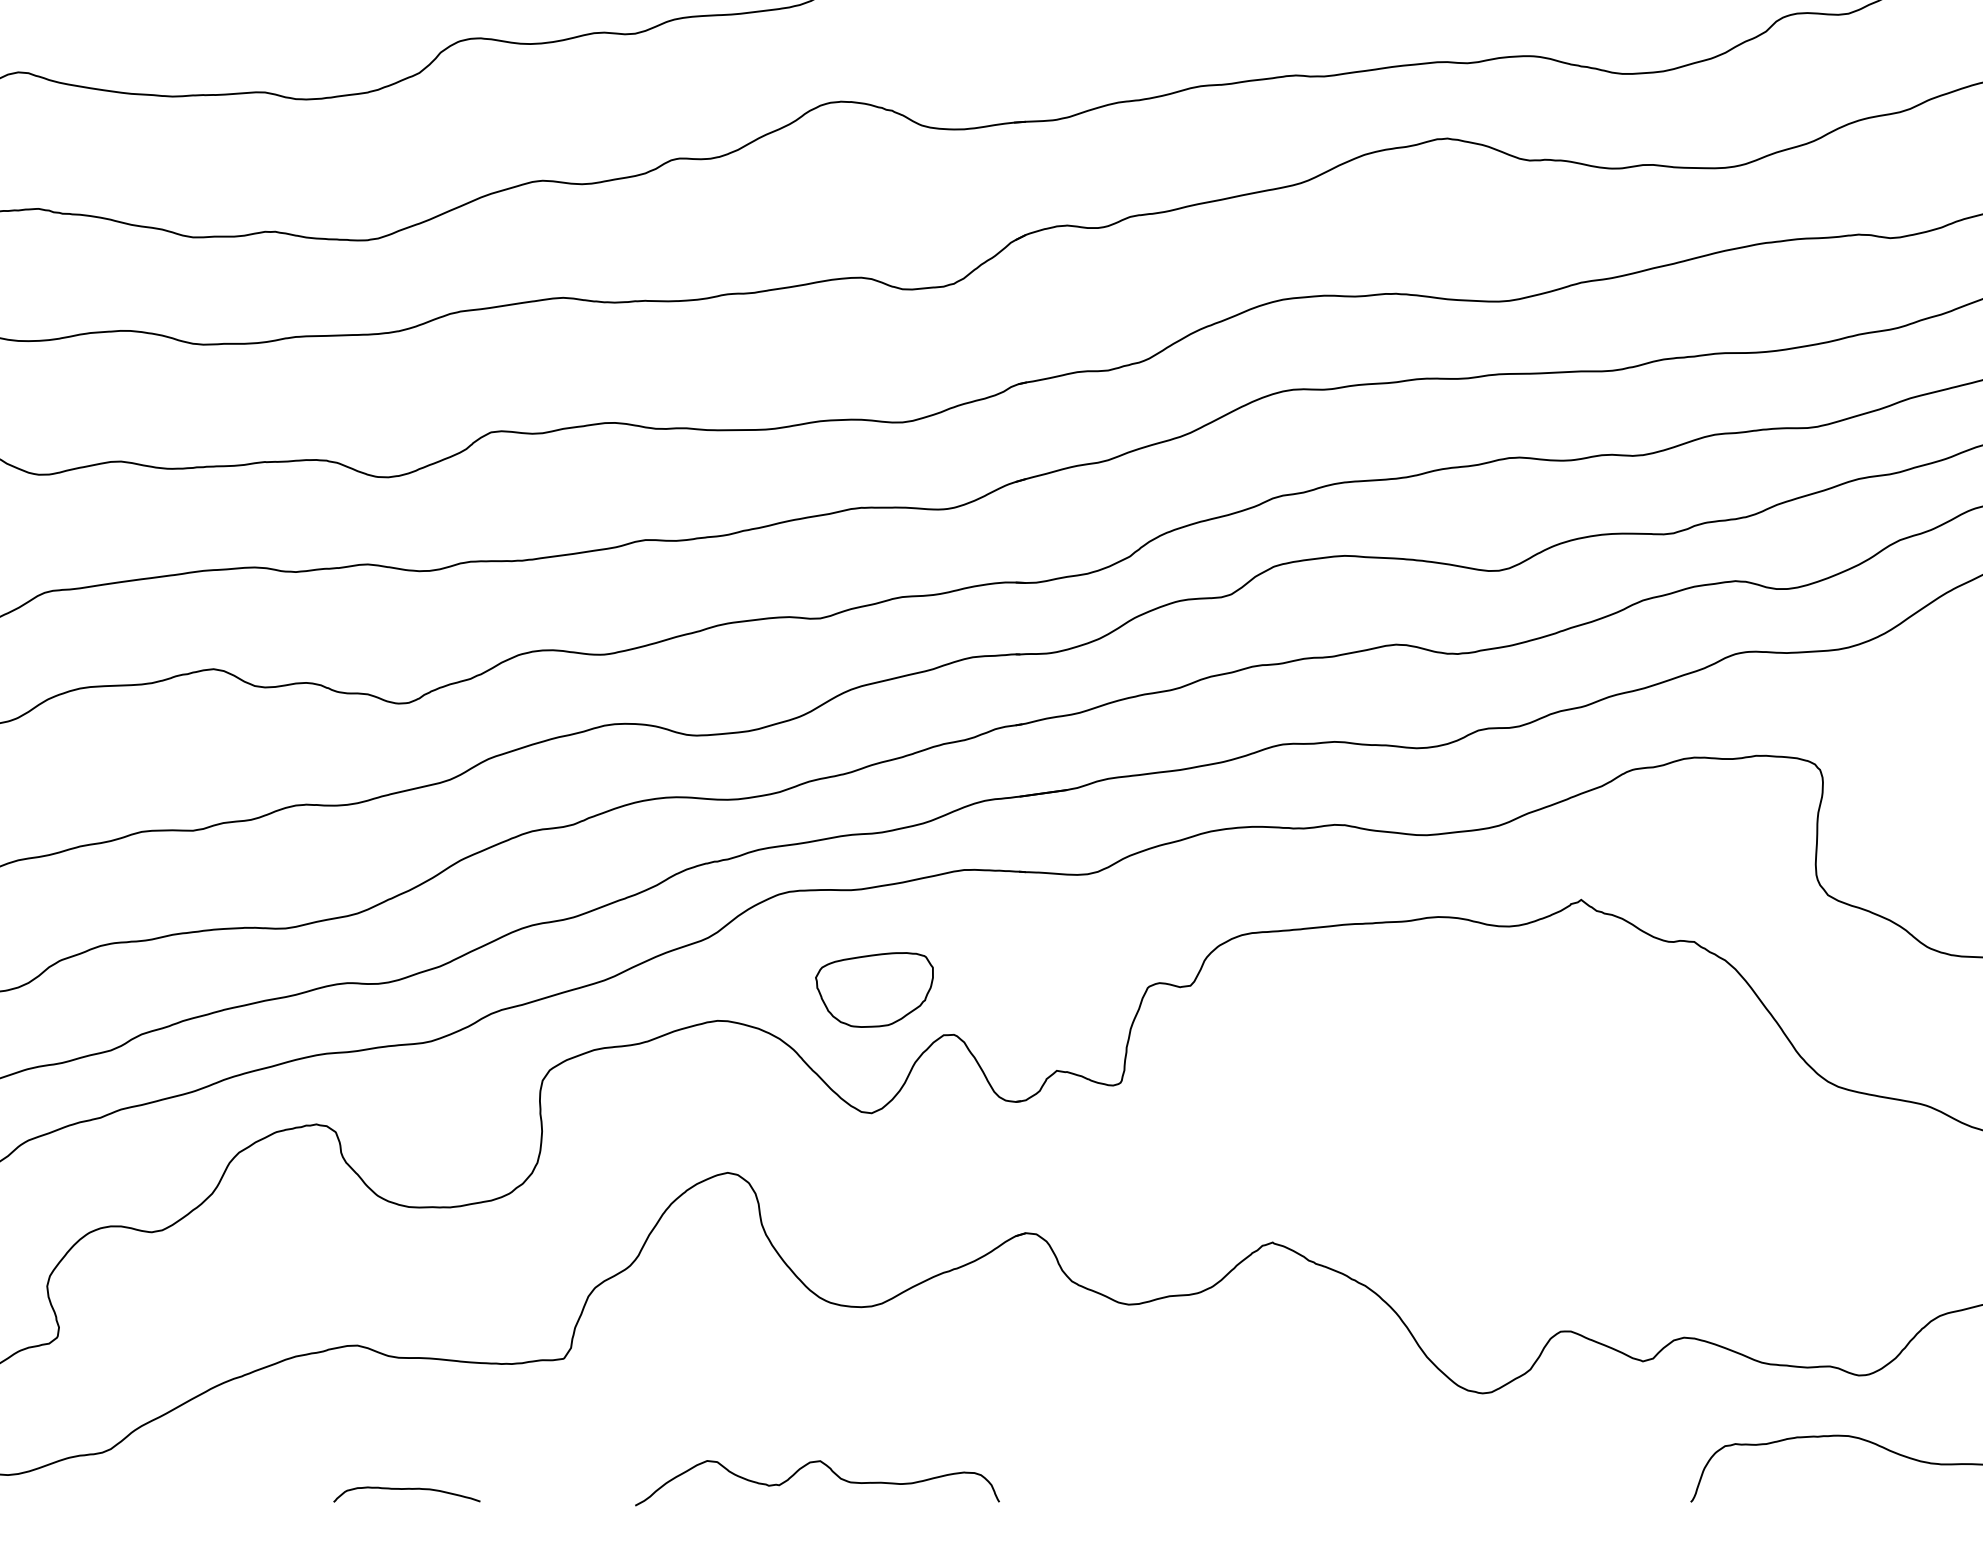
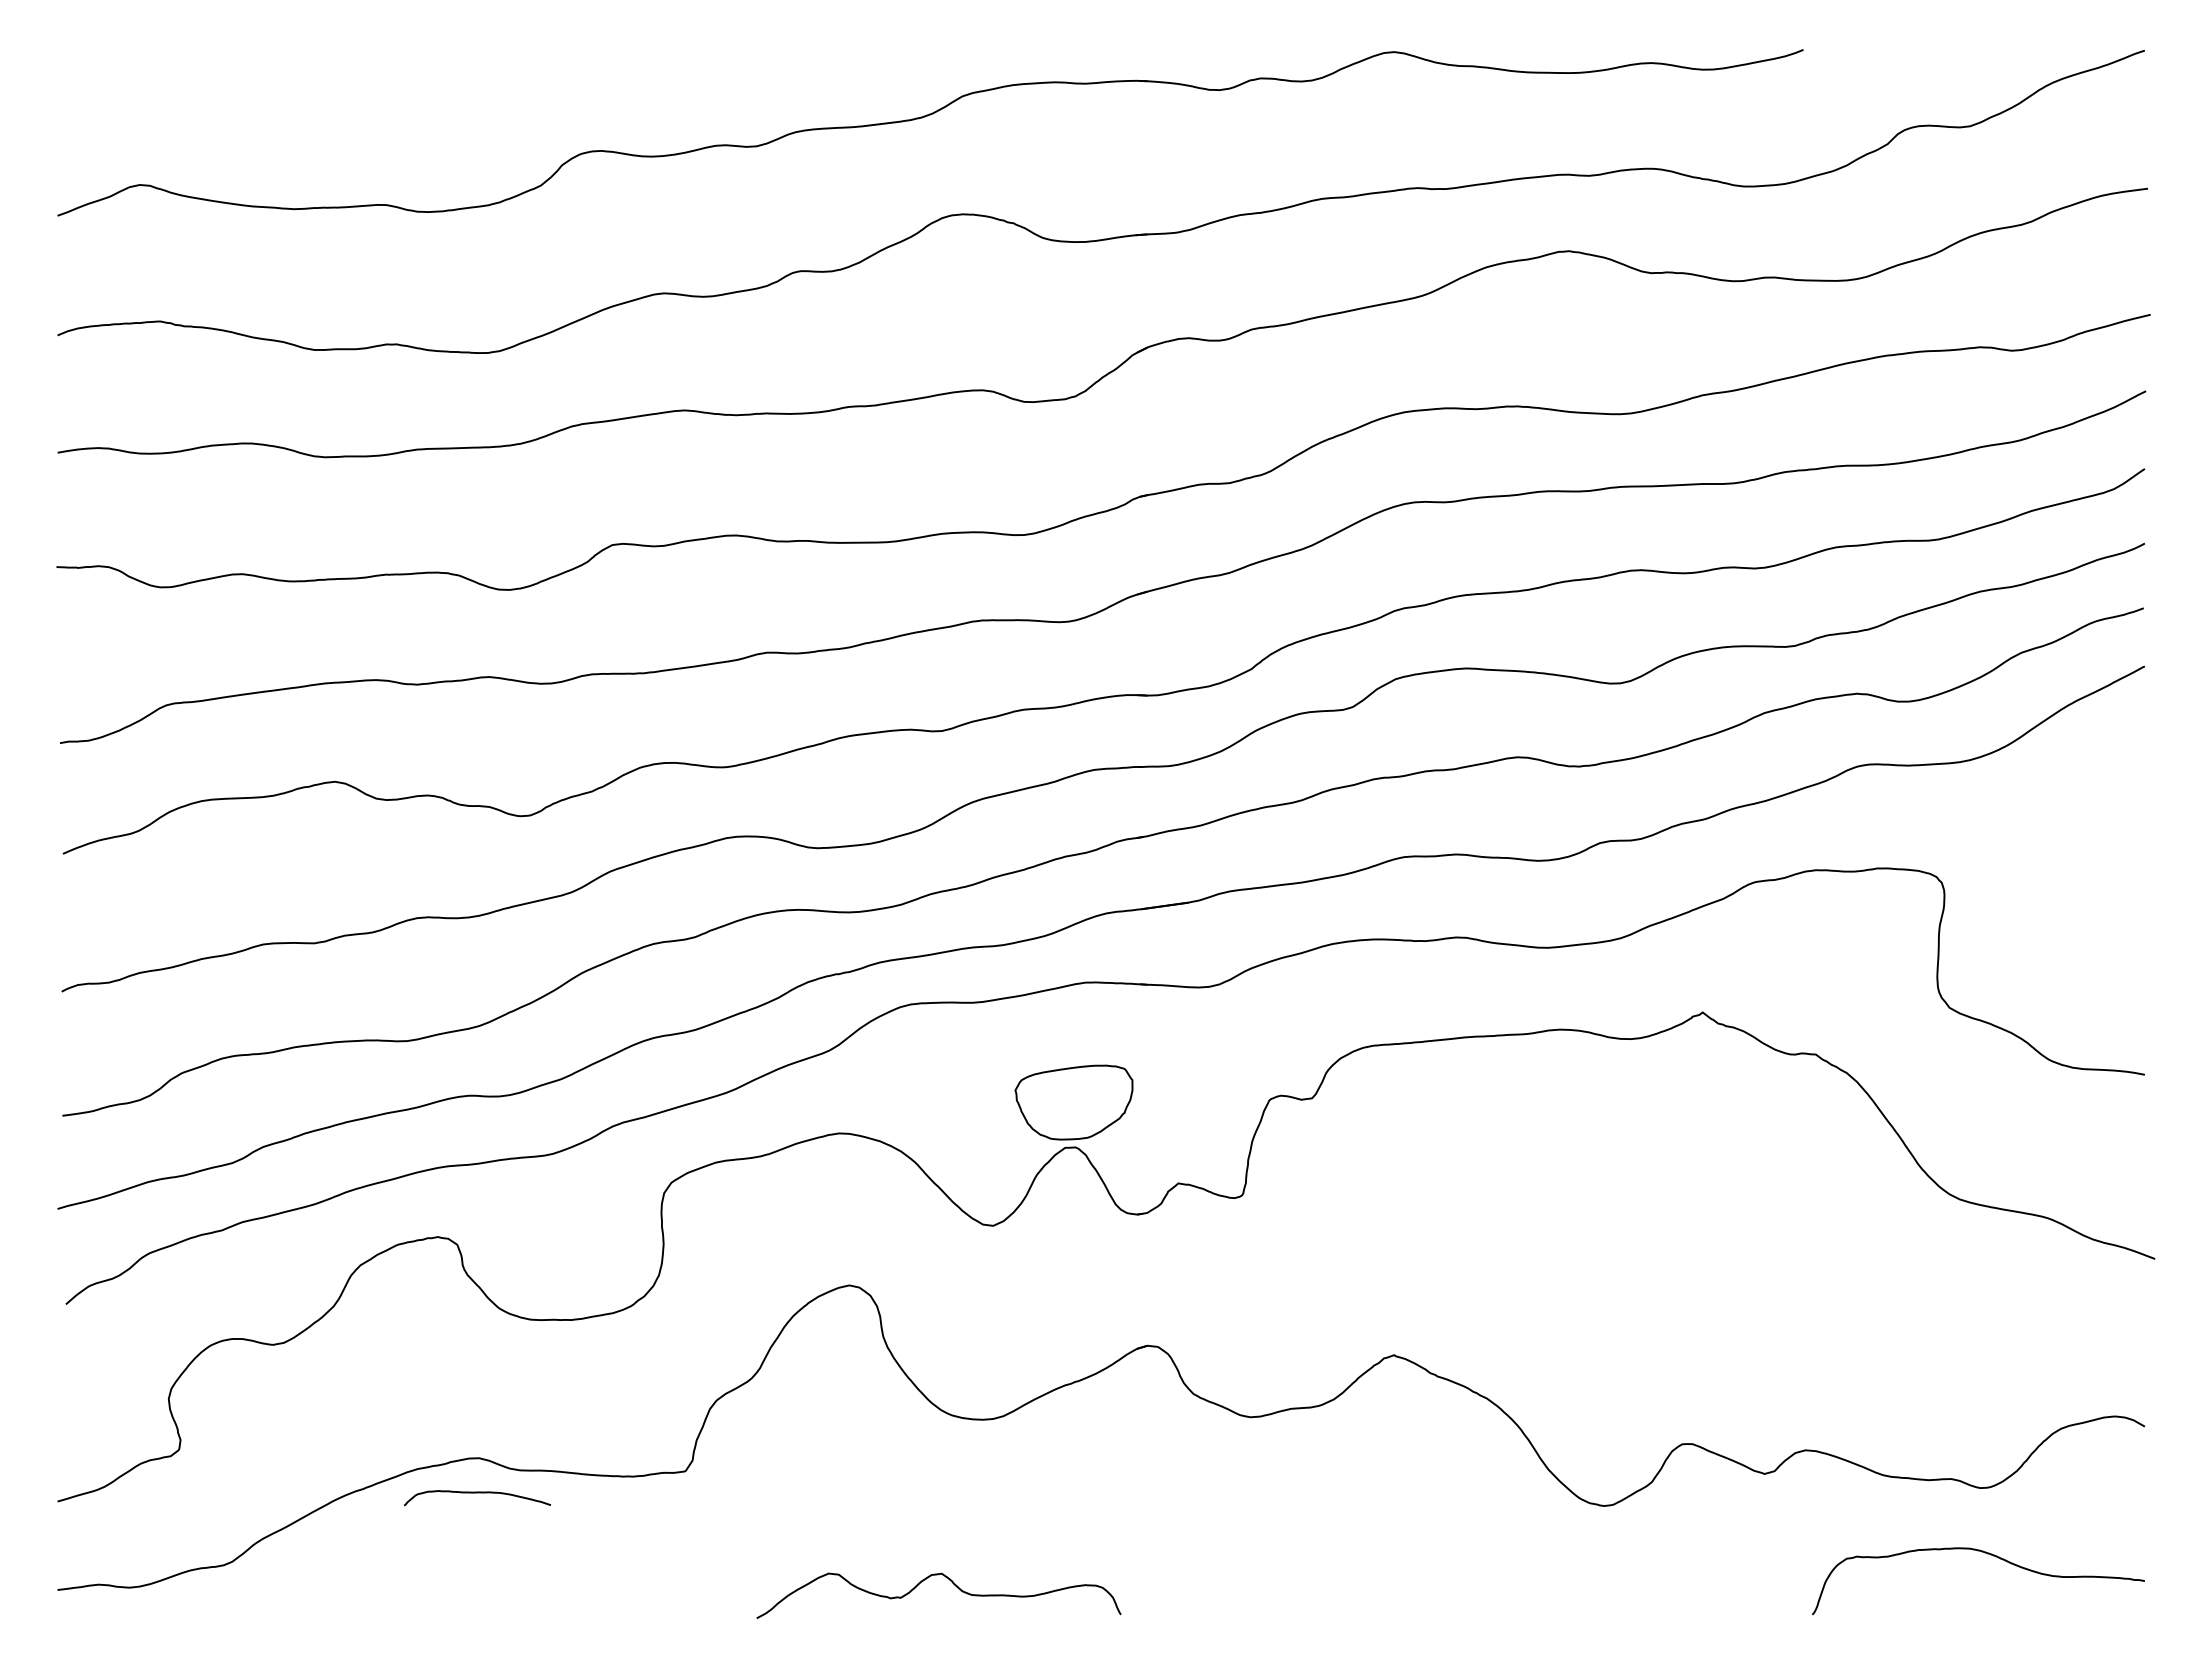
part: (873, 989) -> (1073, 1102), moved
curve: (406, 1489) -> (477, 1493), moved

